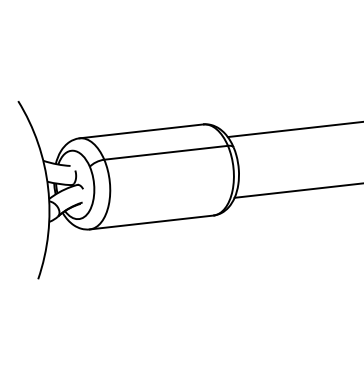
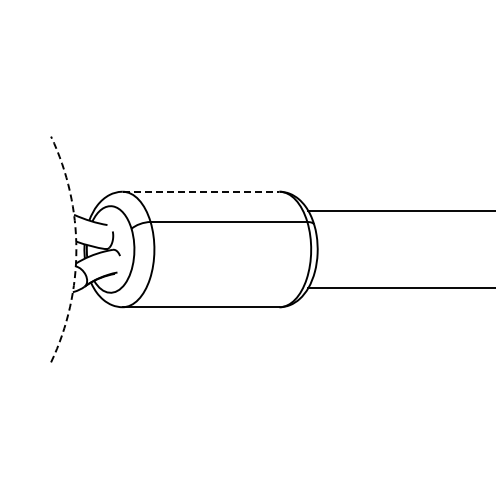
line: (141, 131) -> (201, 191), solid -> dashed
arc: (48, 187) -> (76, 249), solid -> dashed

